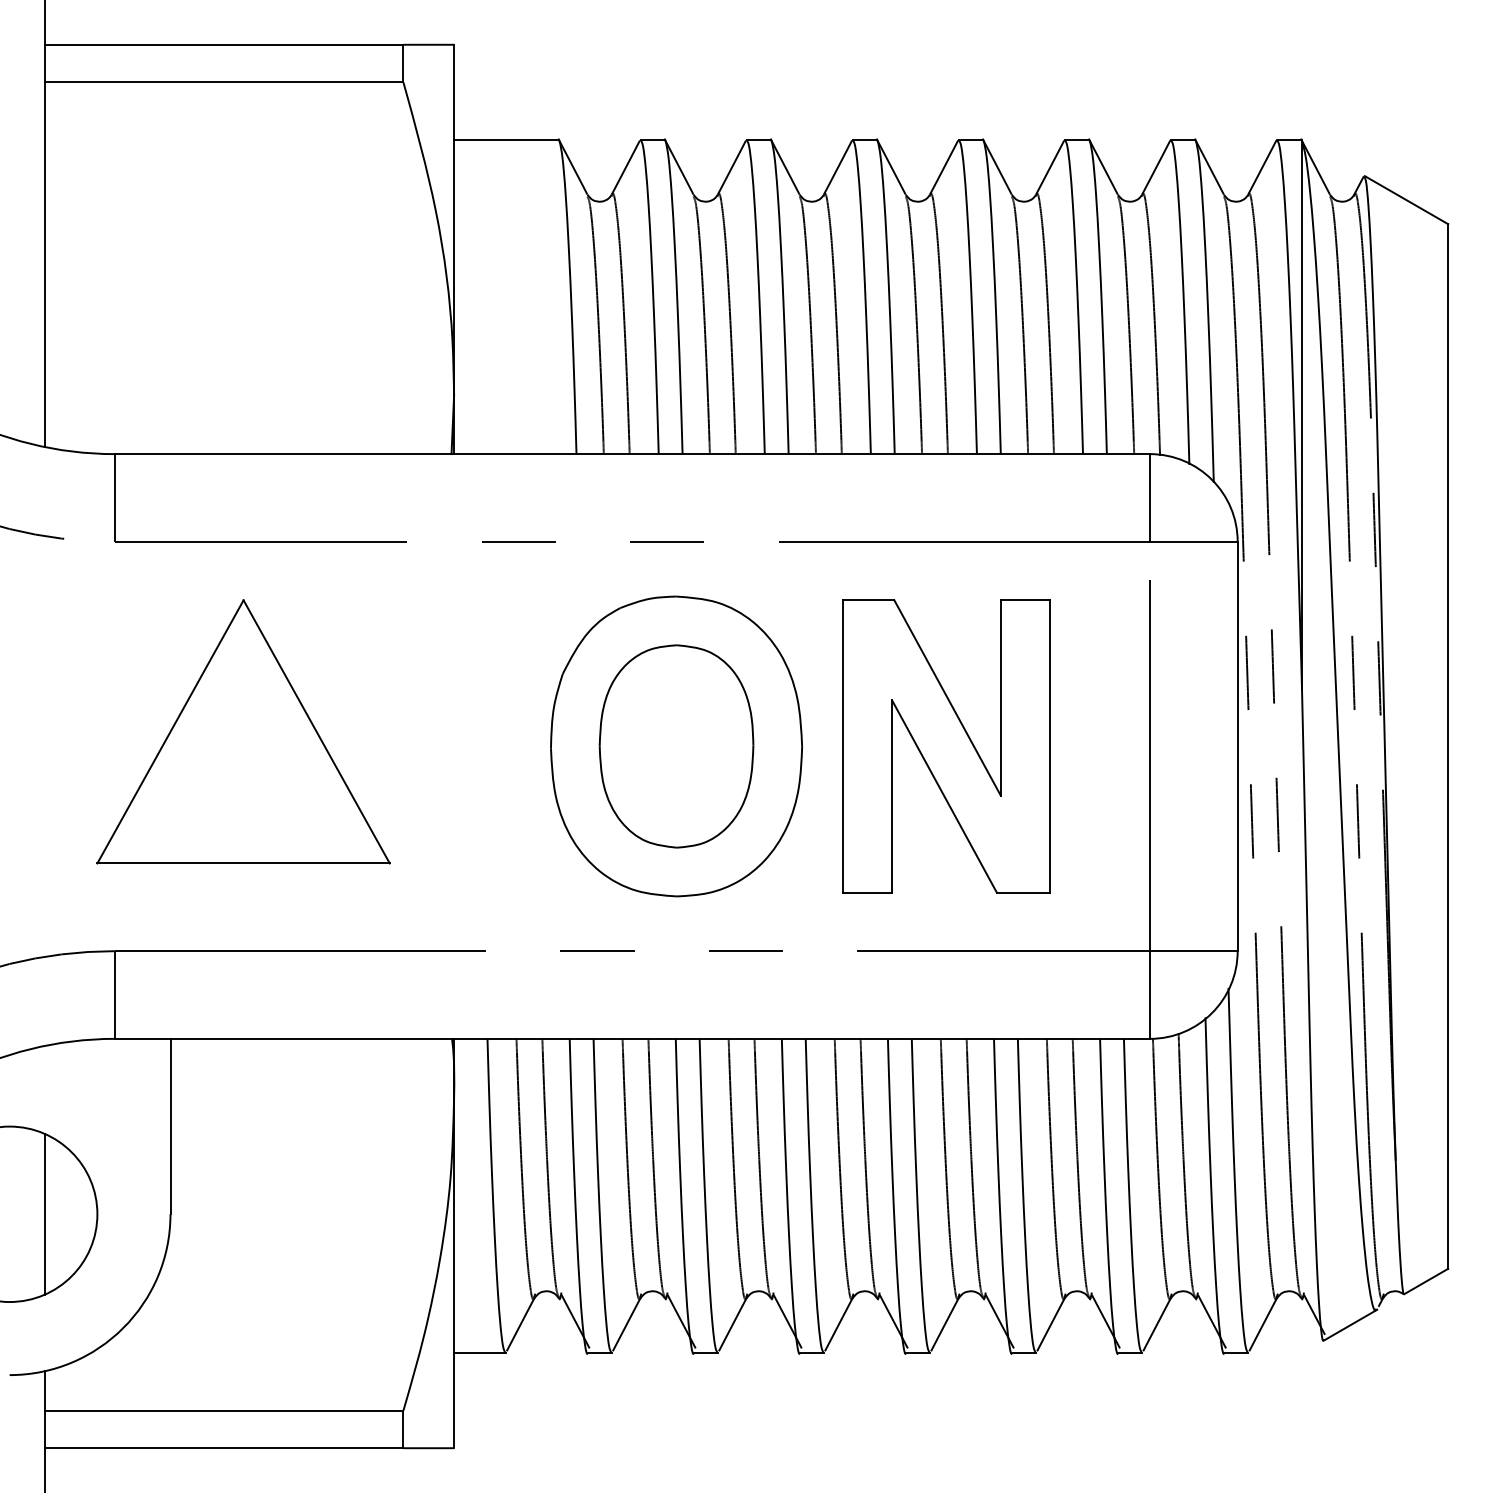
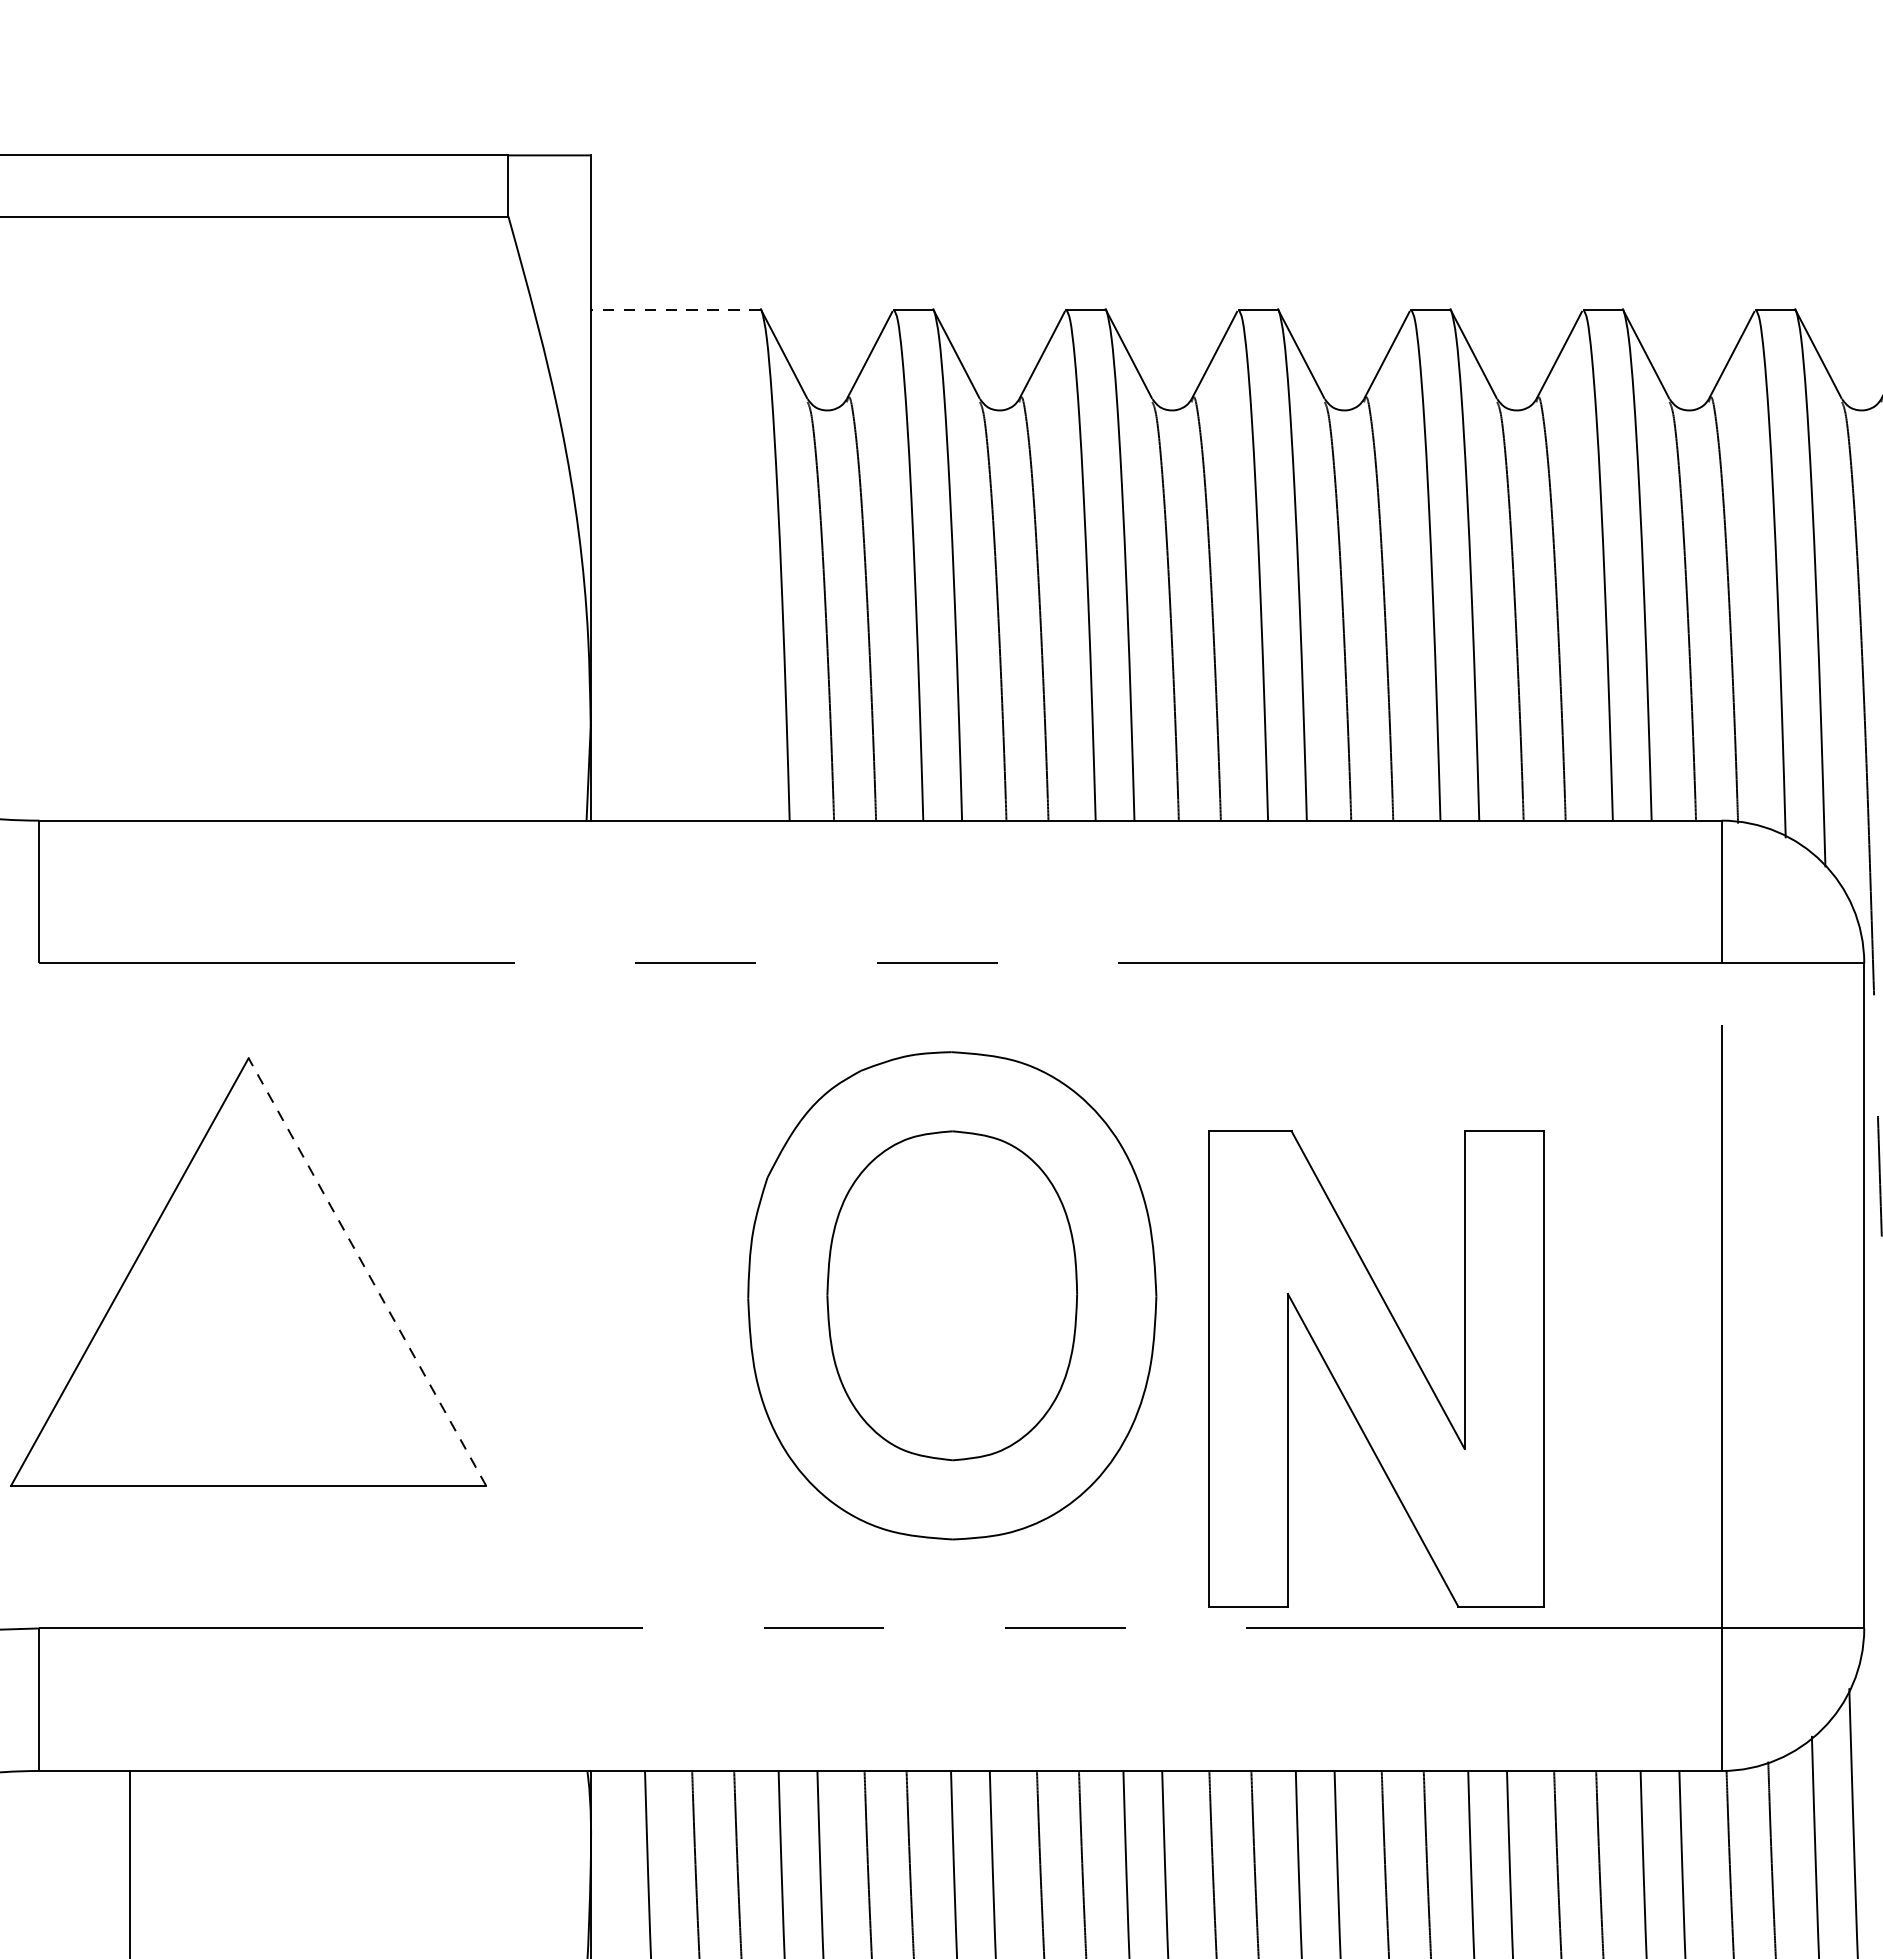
line: (505, 139) -> (674, 309), solid -> dashed
line: (316, 731) -> (367, 1271), solid -> dashed
part: (946, 746) -> (1376, 1368), moved

